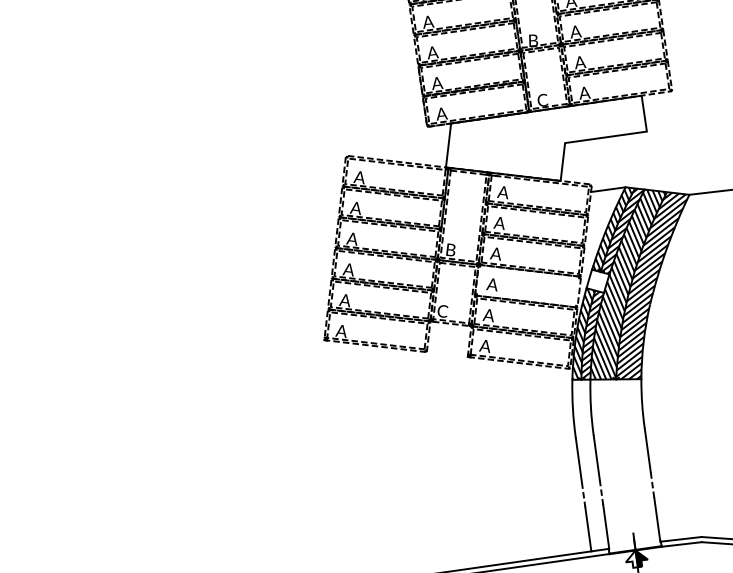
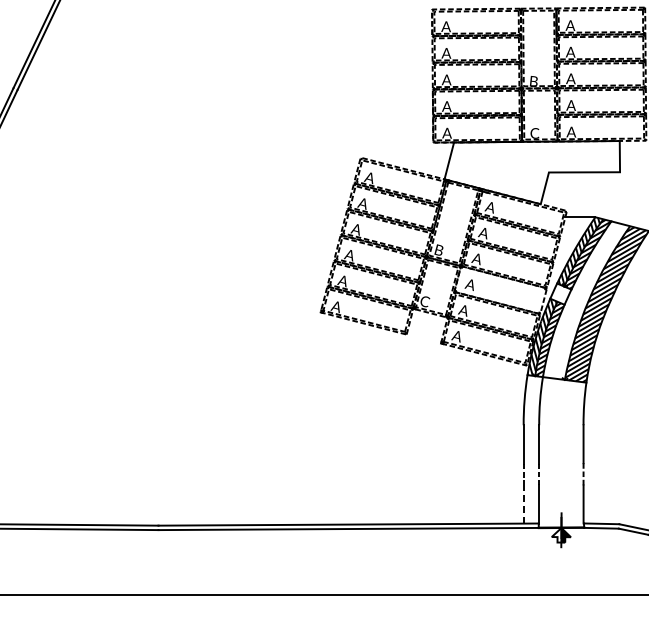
hatch: (627, 284) -> (585, 300), removed
line: (588, 529) -> (523, 504), solid -> dashed

